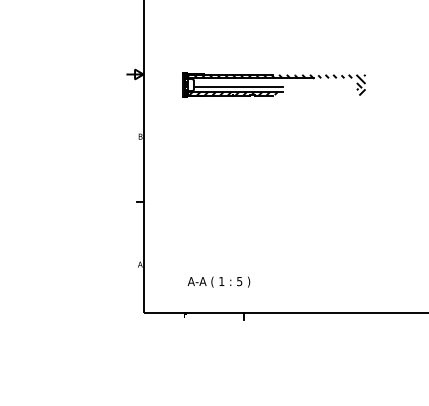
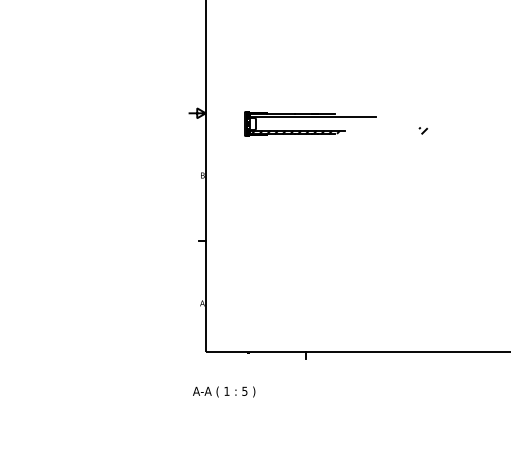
hatch: (276, 81) -> (338, 120), removed
line: (238, 86) -> (300, 125), removed
text: (219, 281) -> (224, 391), moved

